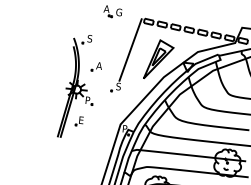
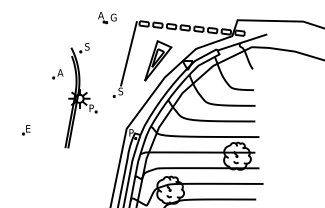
part: (96, 67) -> (57, 74), moved
part: (79, 121) -> (26, 130), moved

